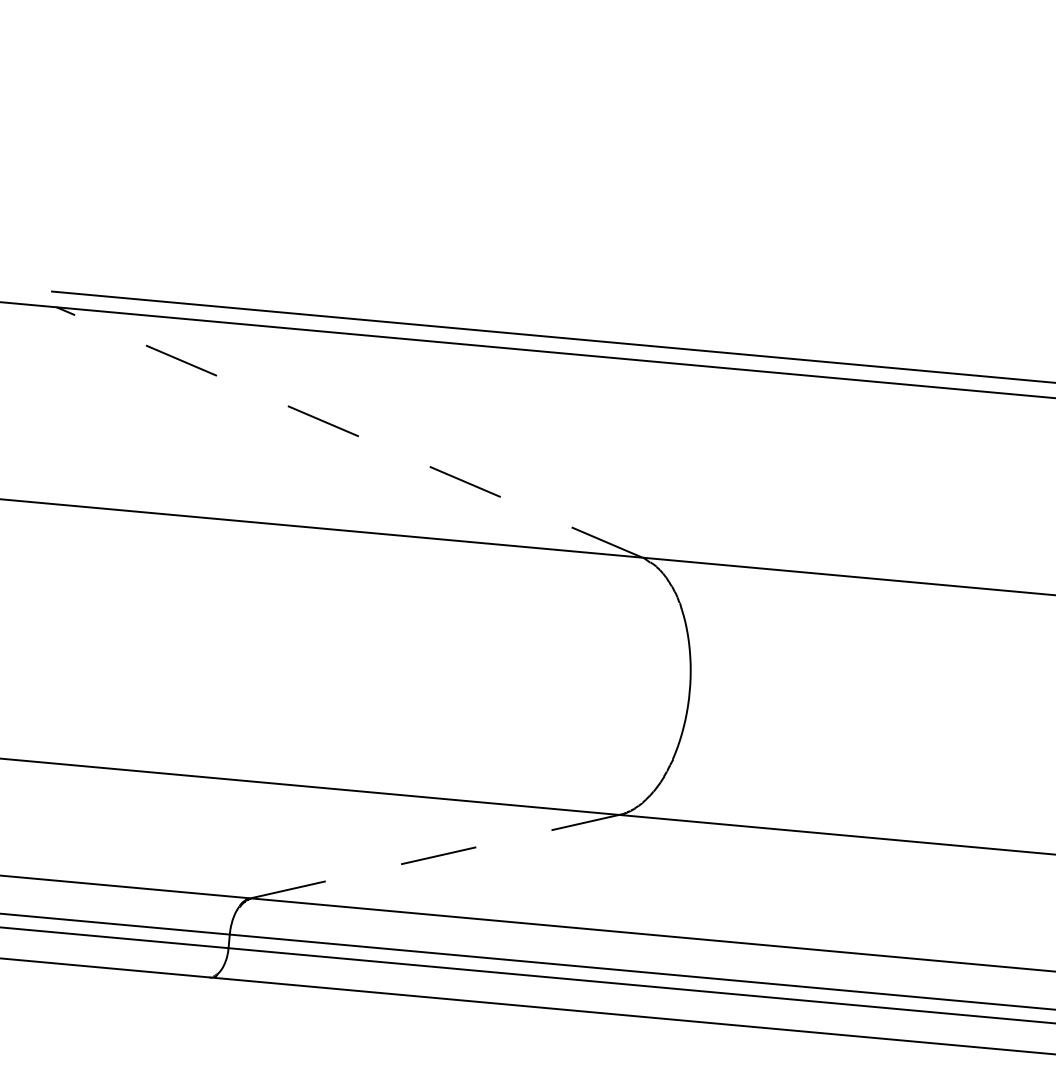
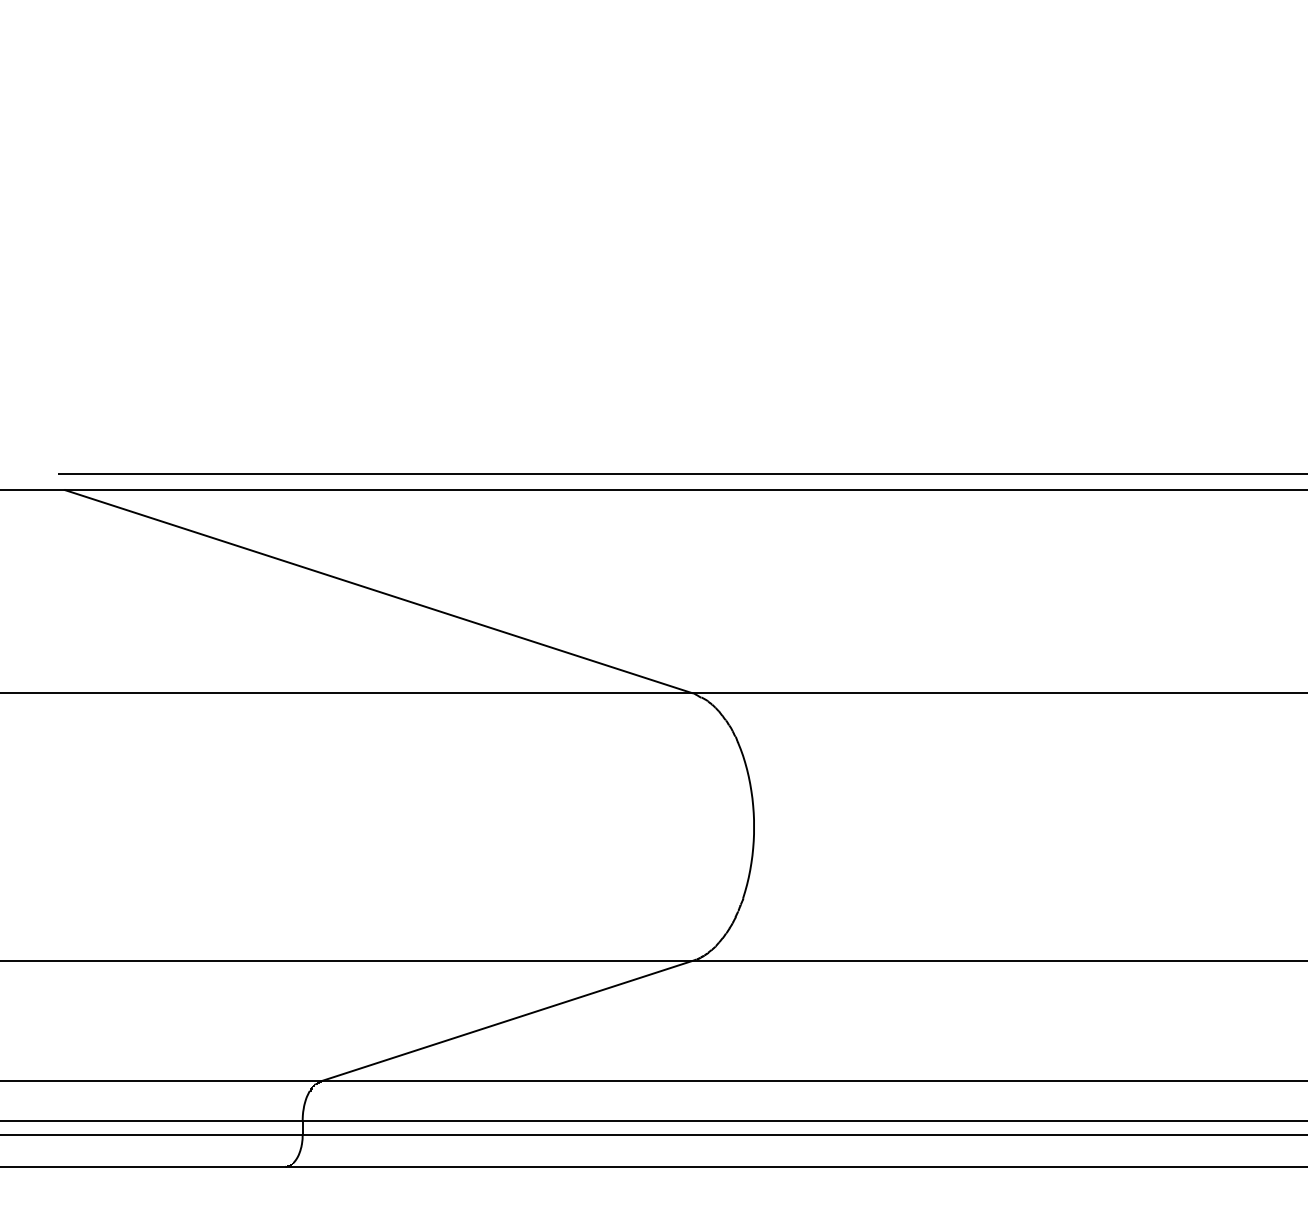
line: (350, 432) -> (379, 591), dashed -> solid
line: (434, 857) -> (506, 1021), dashed -> solid

